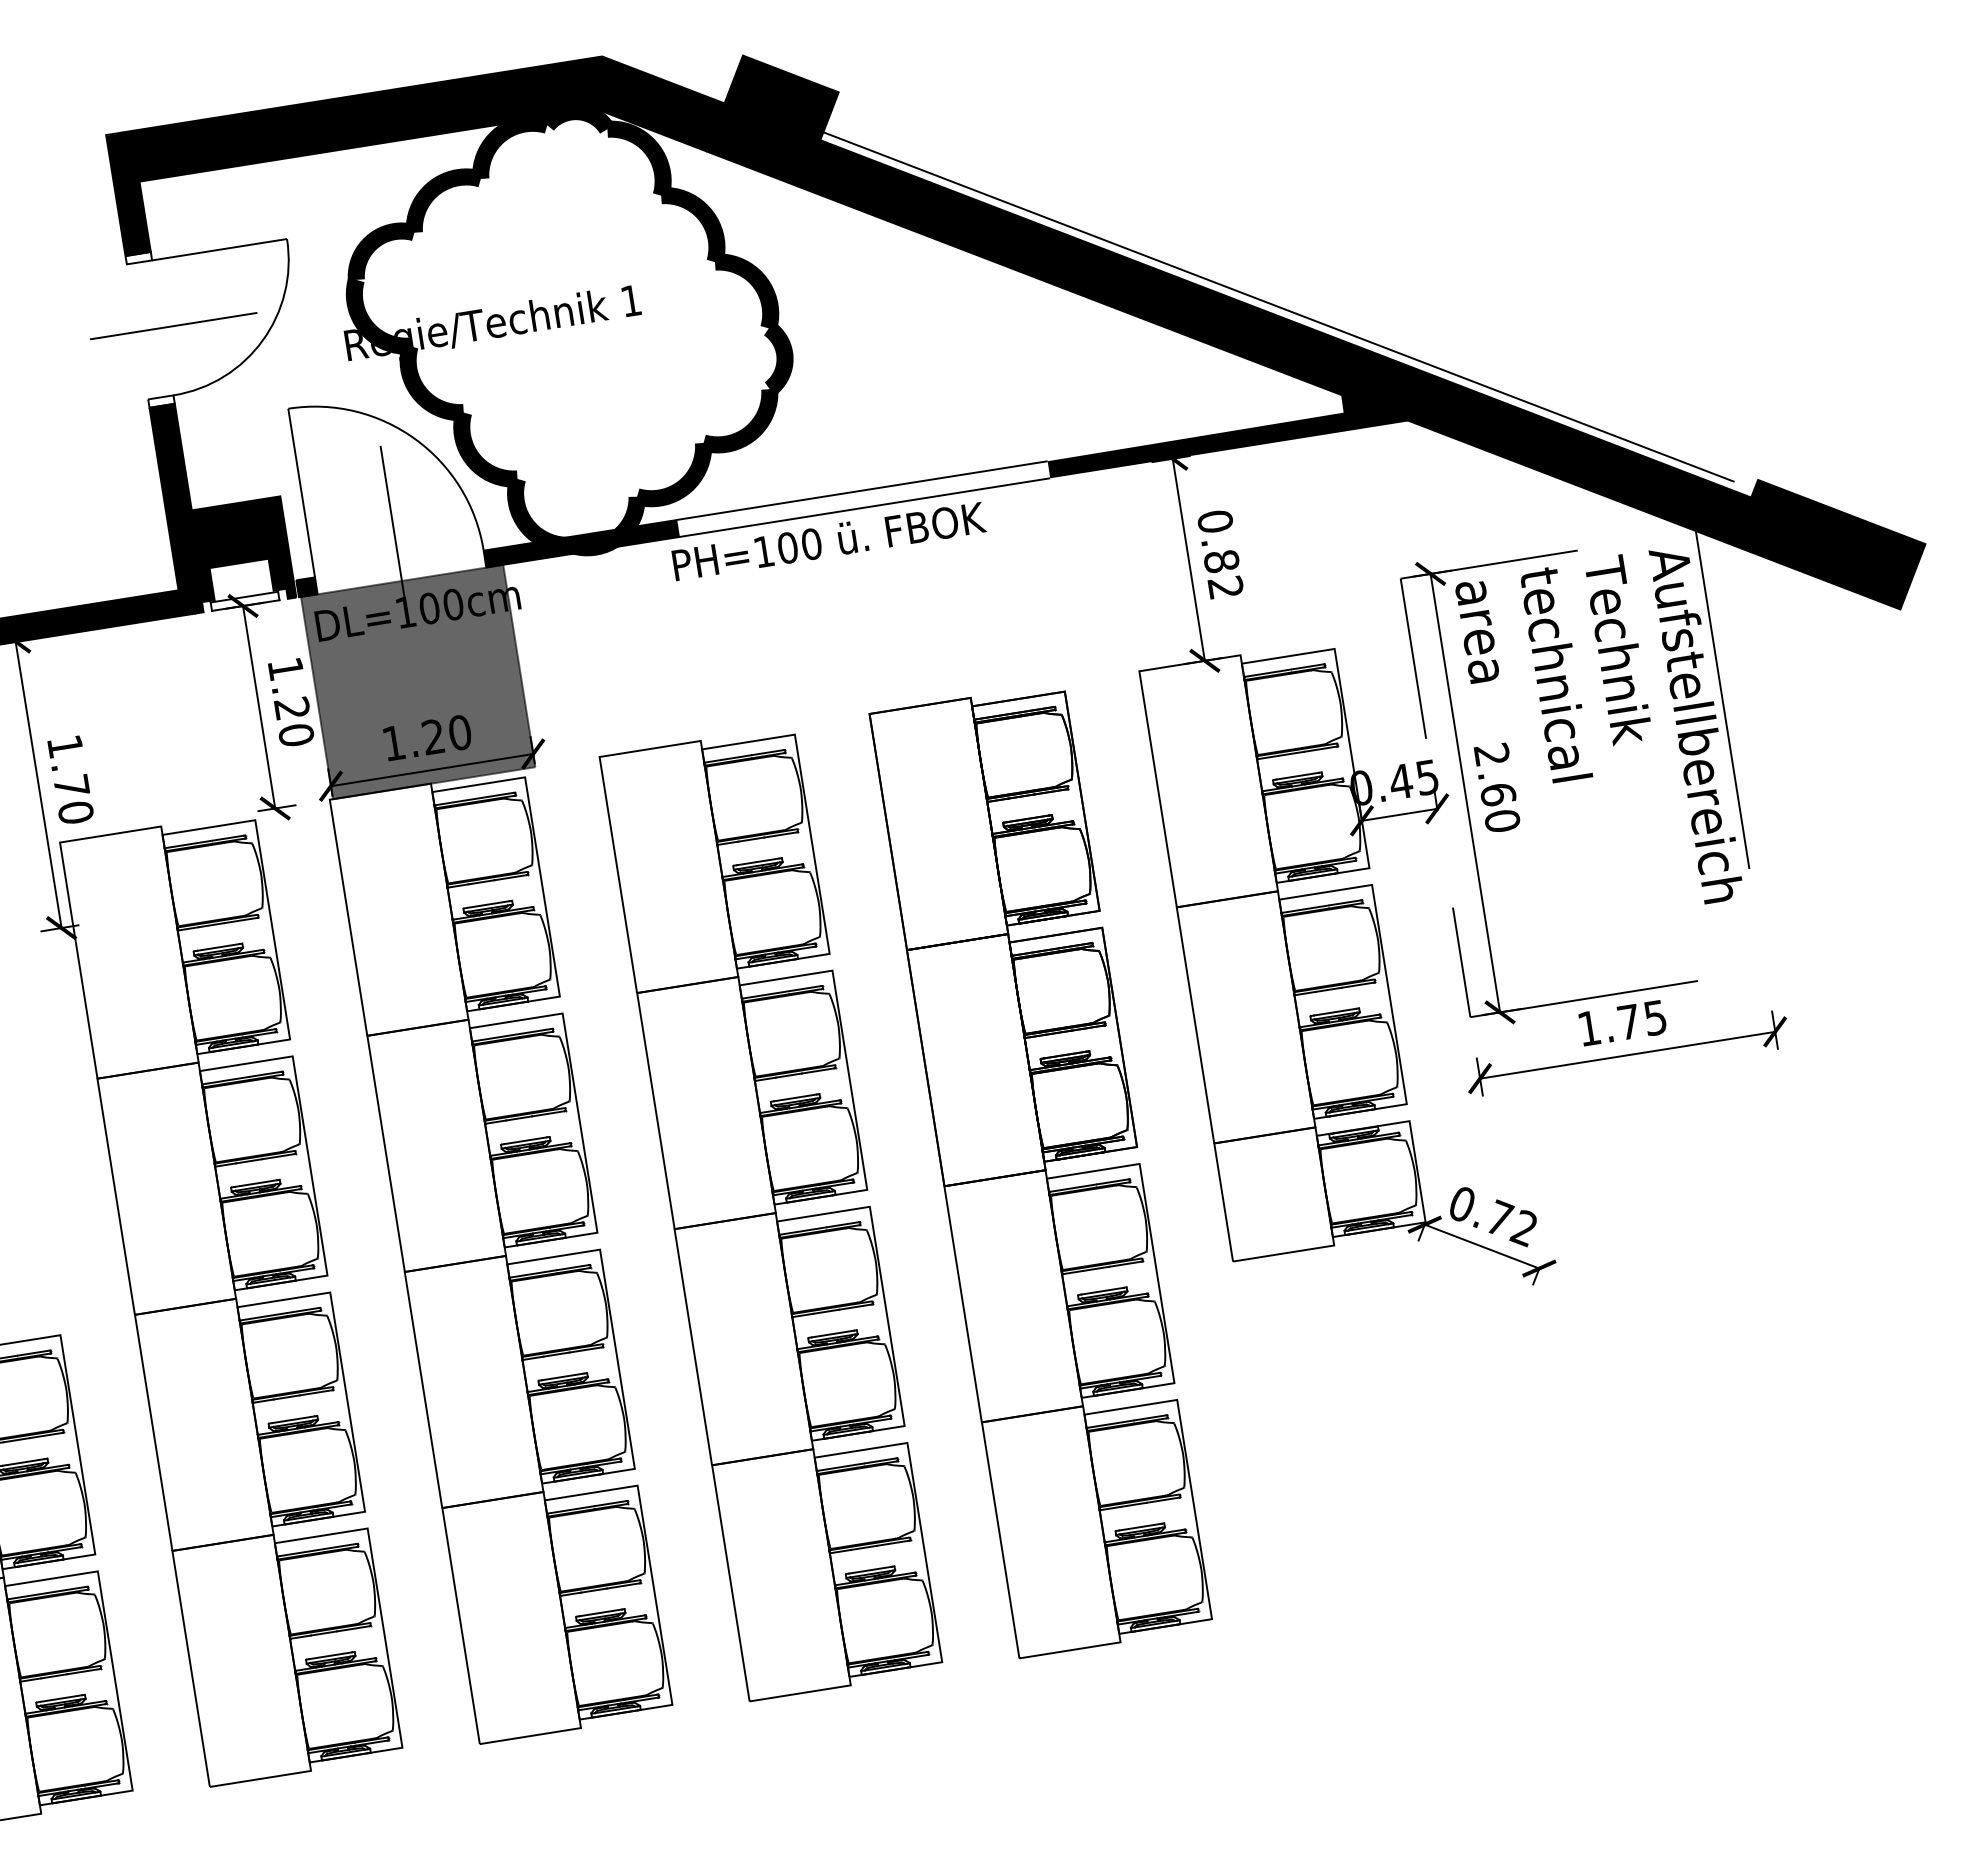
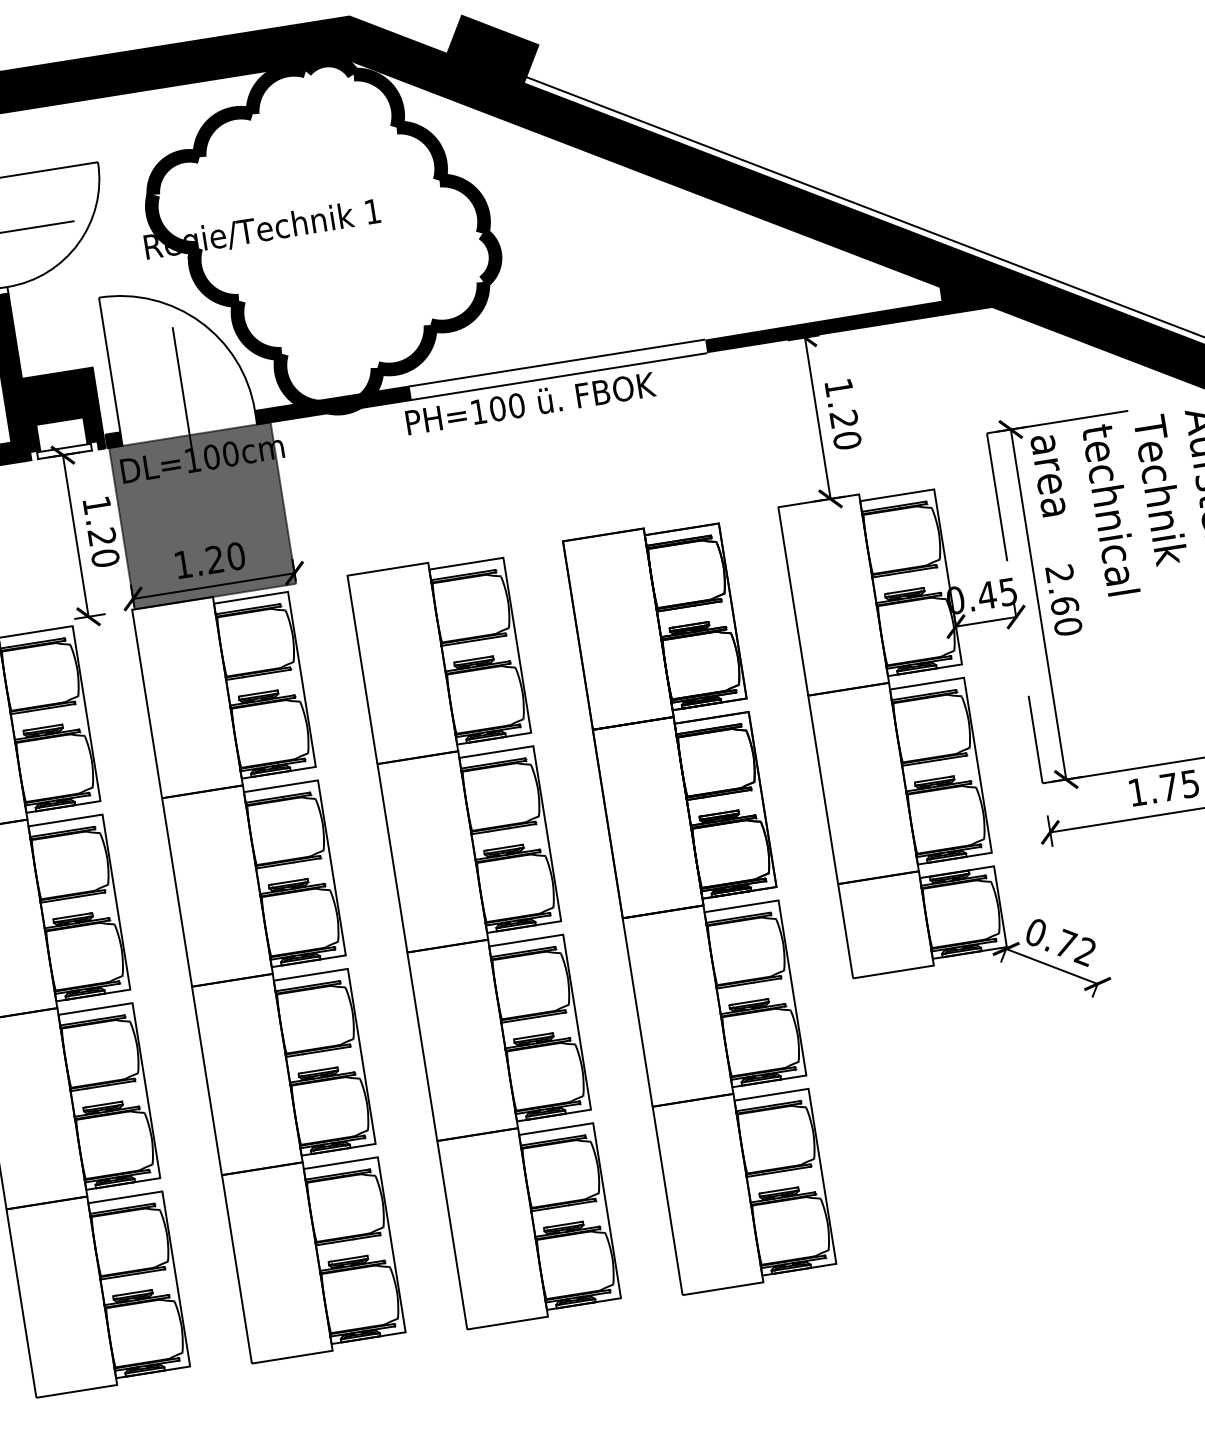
text: (1220, 554) -> (843, 414), 0.82 -> 1.20

